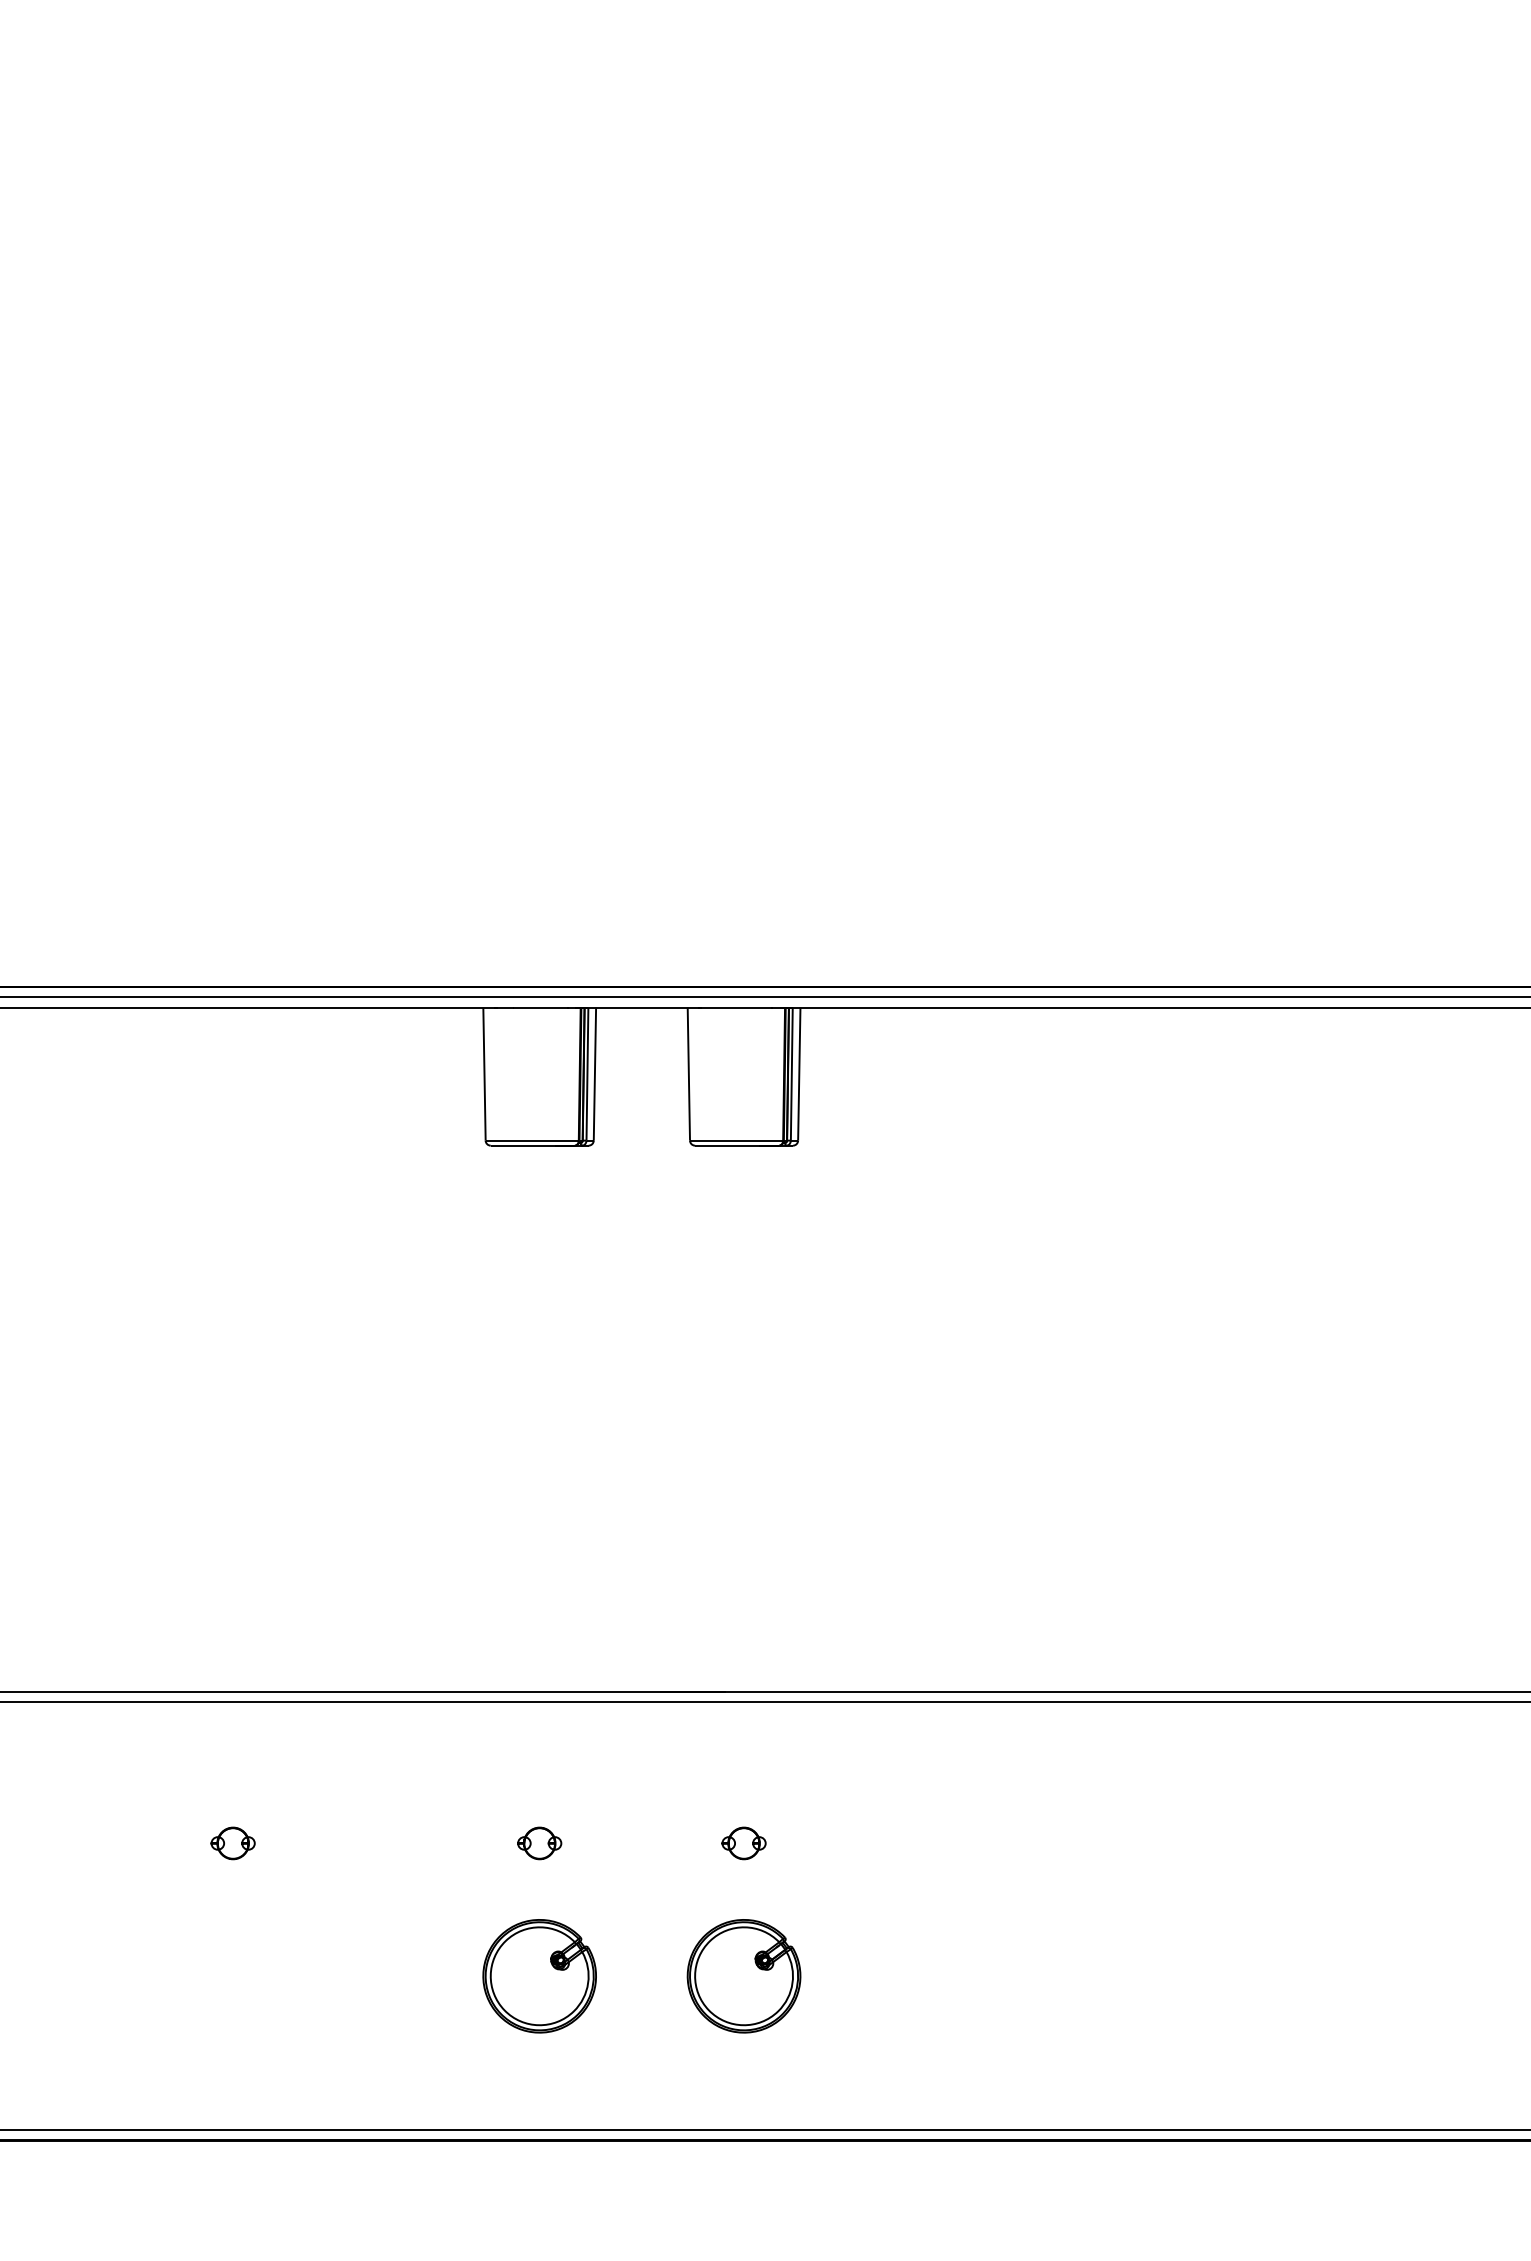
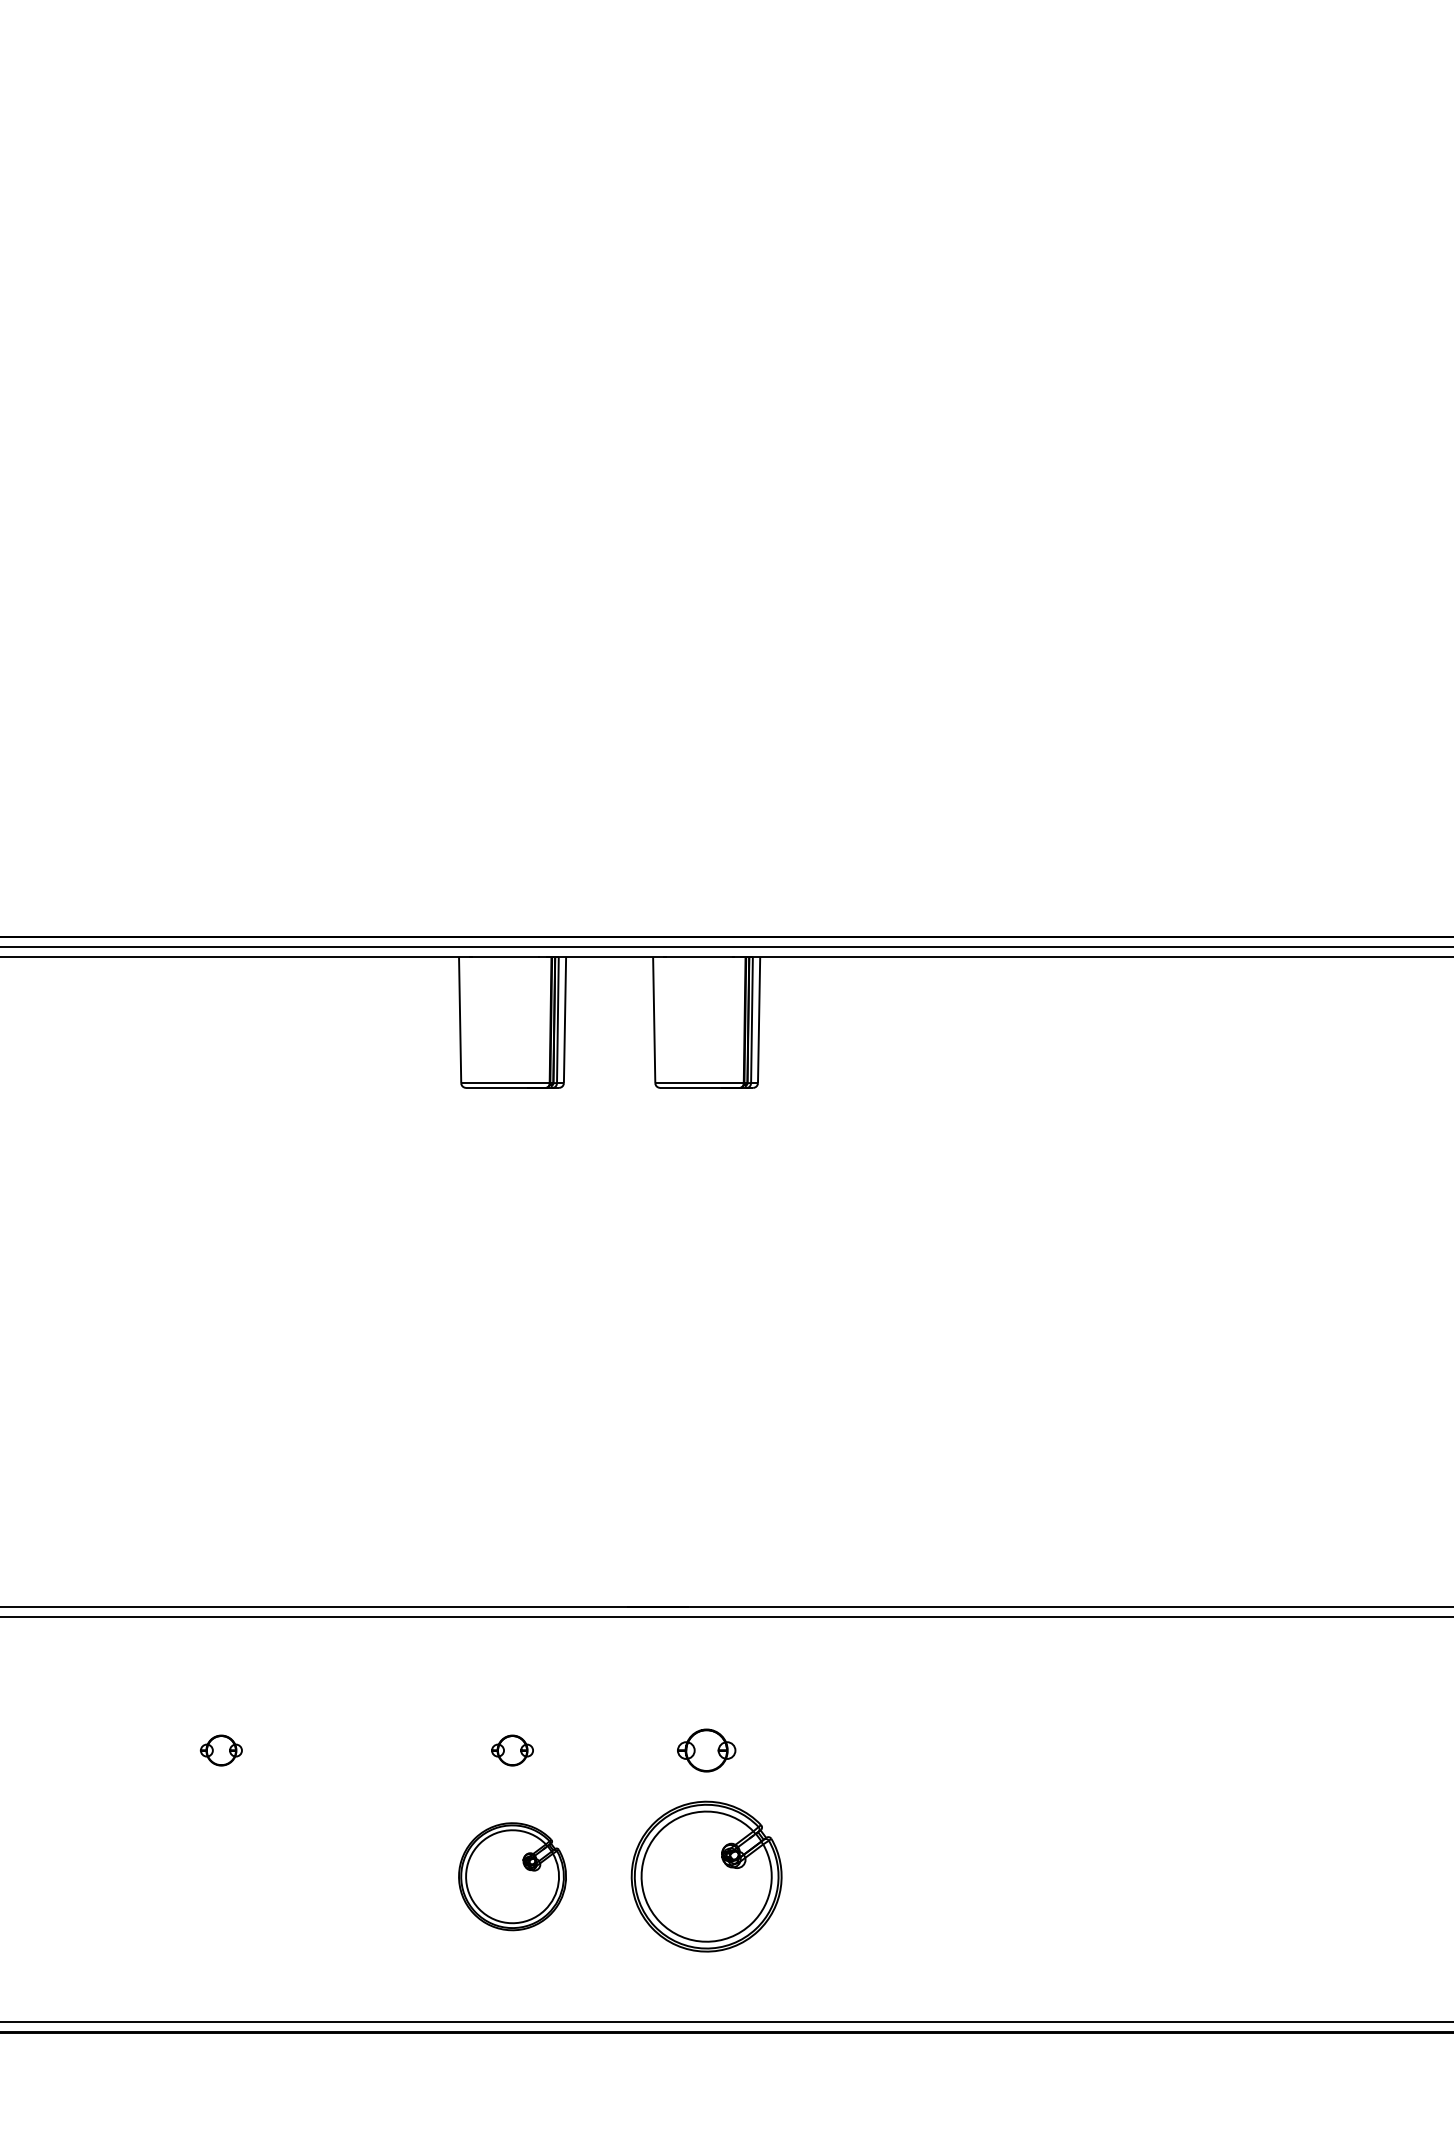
part: (743, 1843) -> (706, 1750), size x1.4
part: (743, 1976) -> (706, 1876), size x1.4

